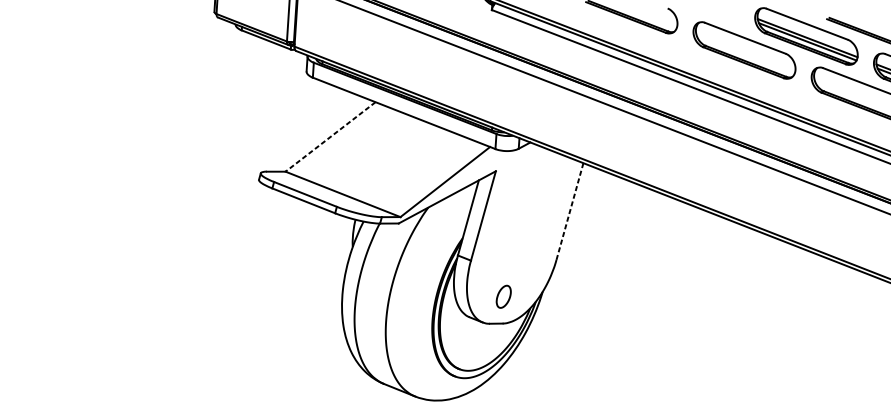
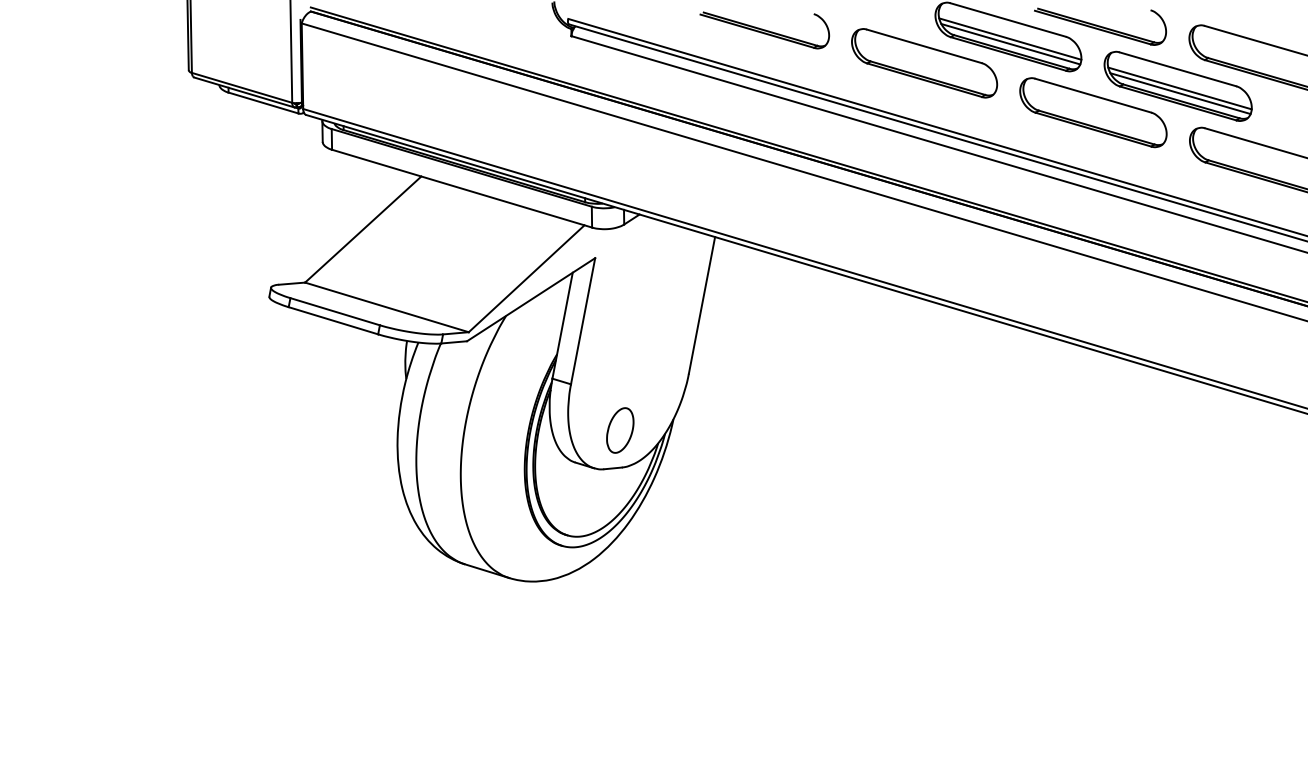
line: (330, 136) -> (363, 229), dashed -> solid
line: (570, 211) -> (702, 305), dashed -> solid
part: (503, 296) -> (620, 430), size x1.43

